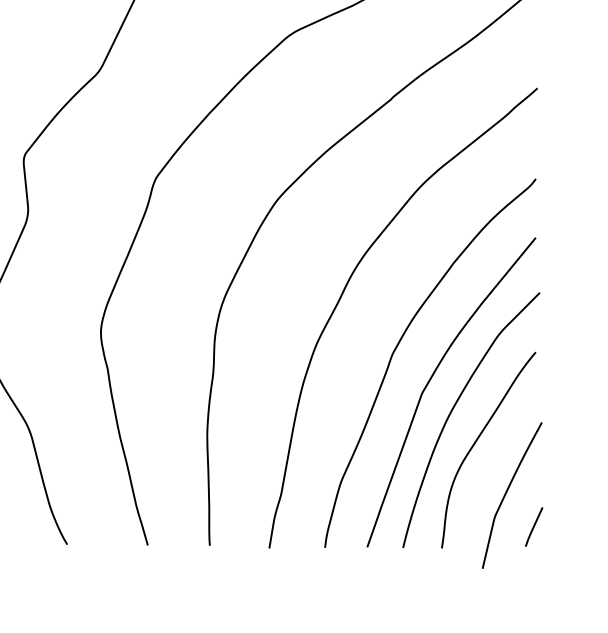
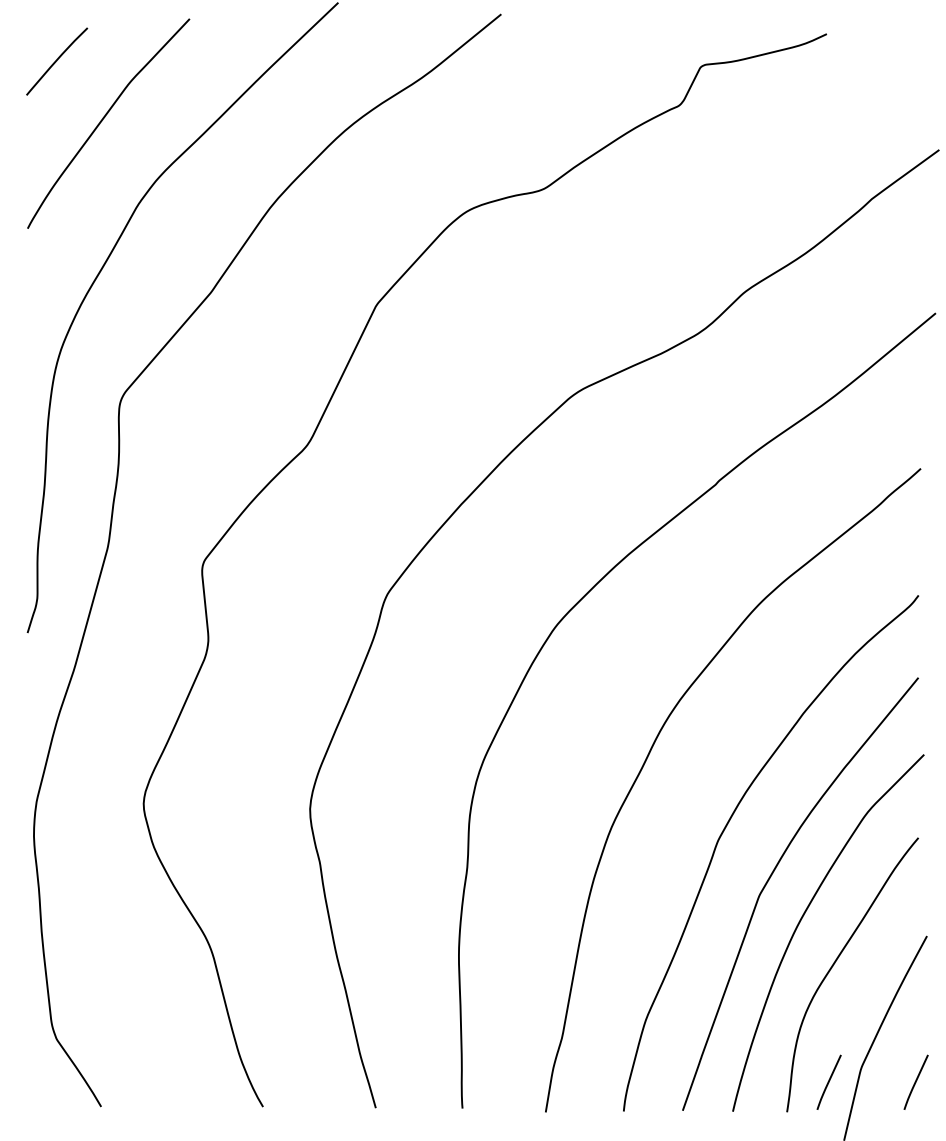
line: (471, 526) -> (828, 1081), added

